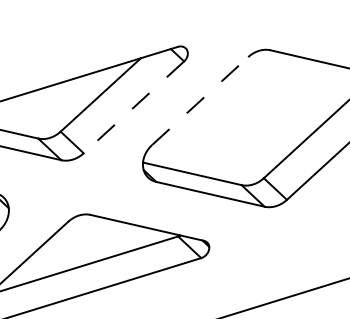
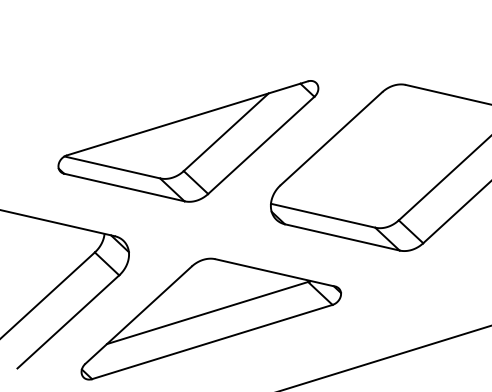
line: (200, 100) -> (331, 138), dashed -> solid
line: (134, 107) -> (261, 145), dashed -> solid

